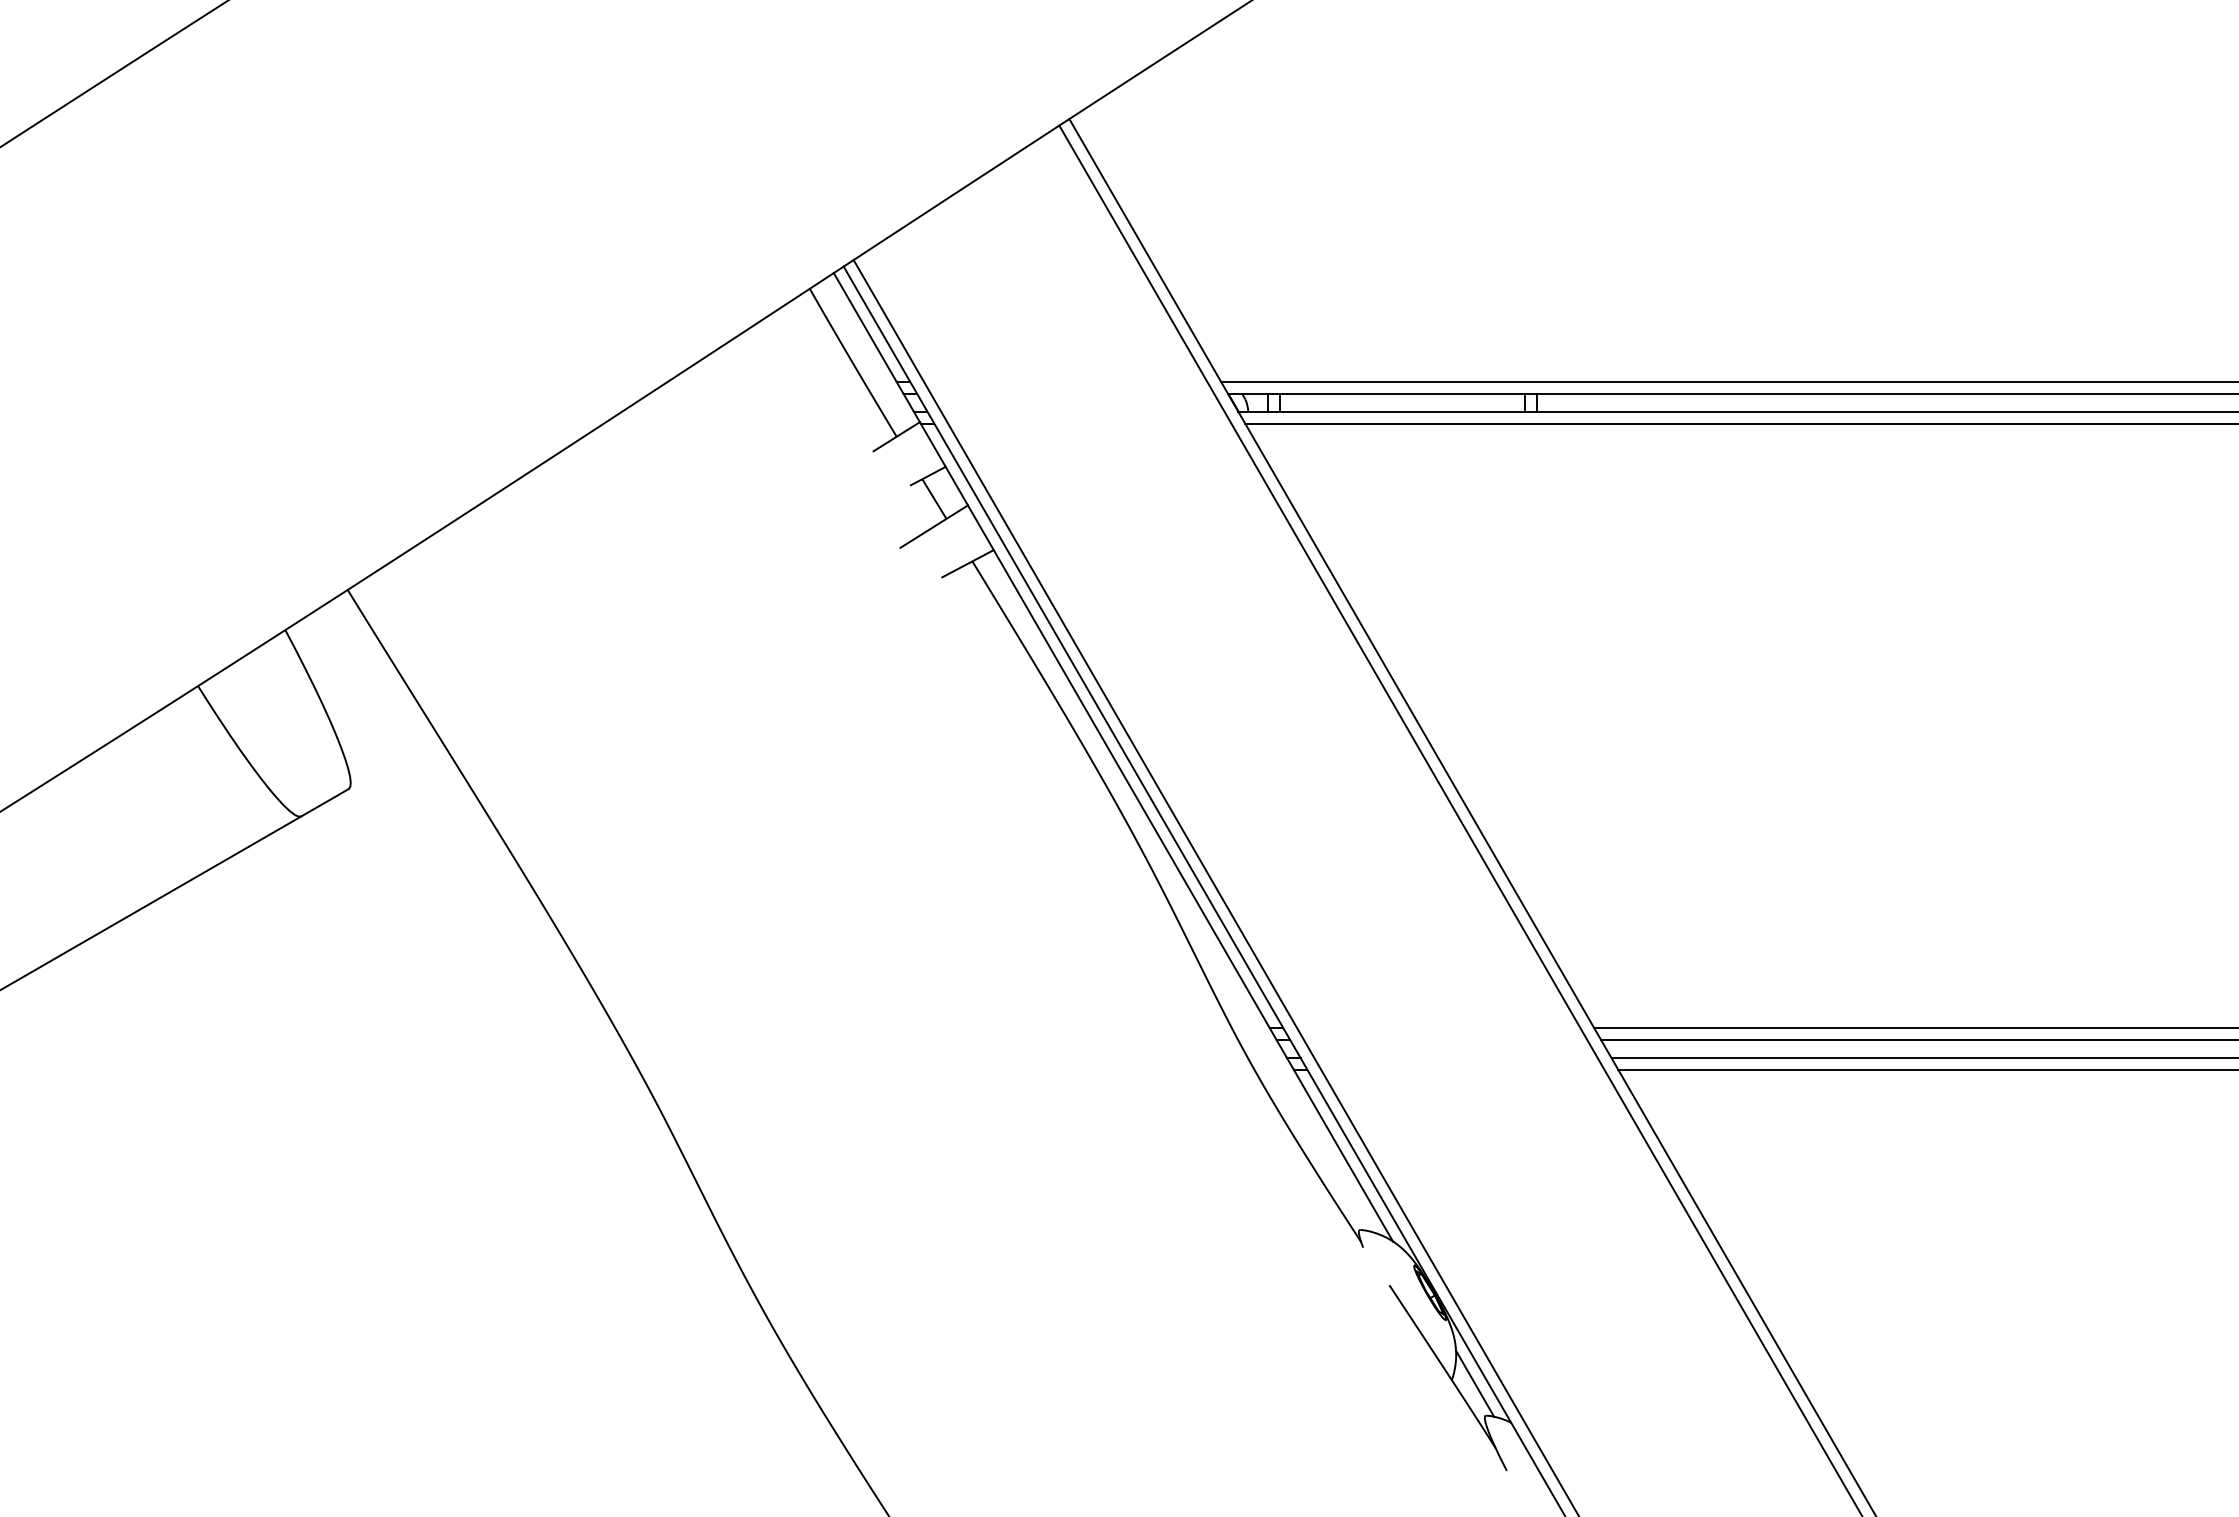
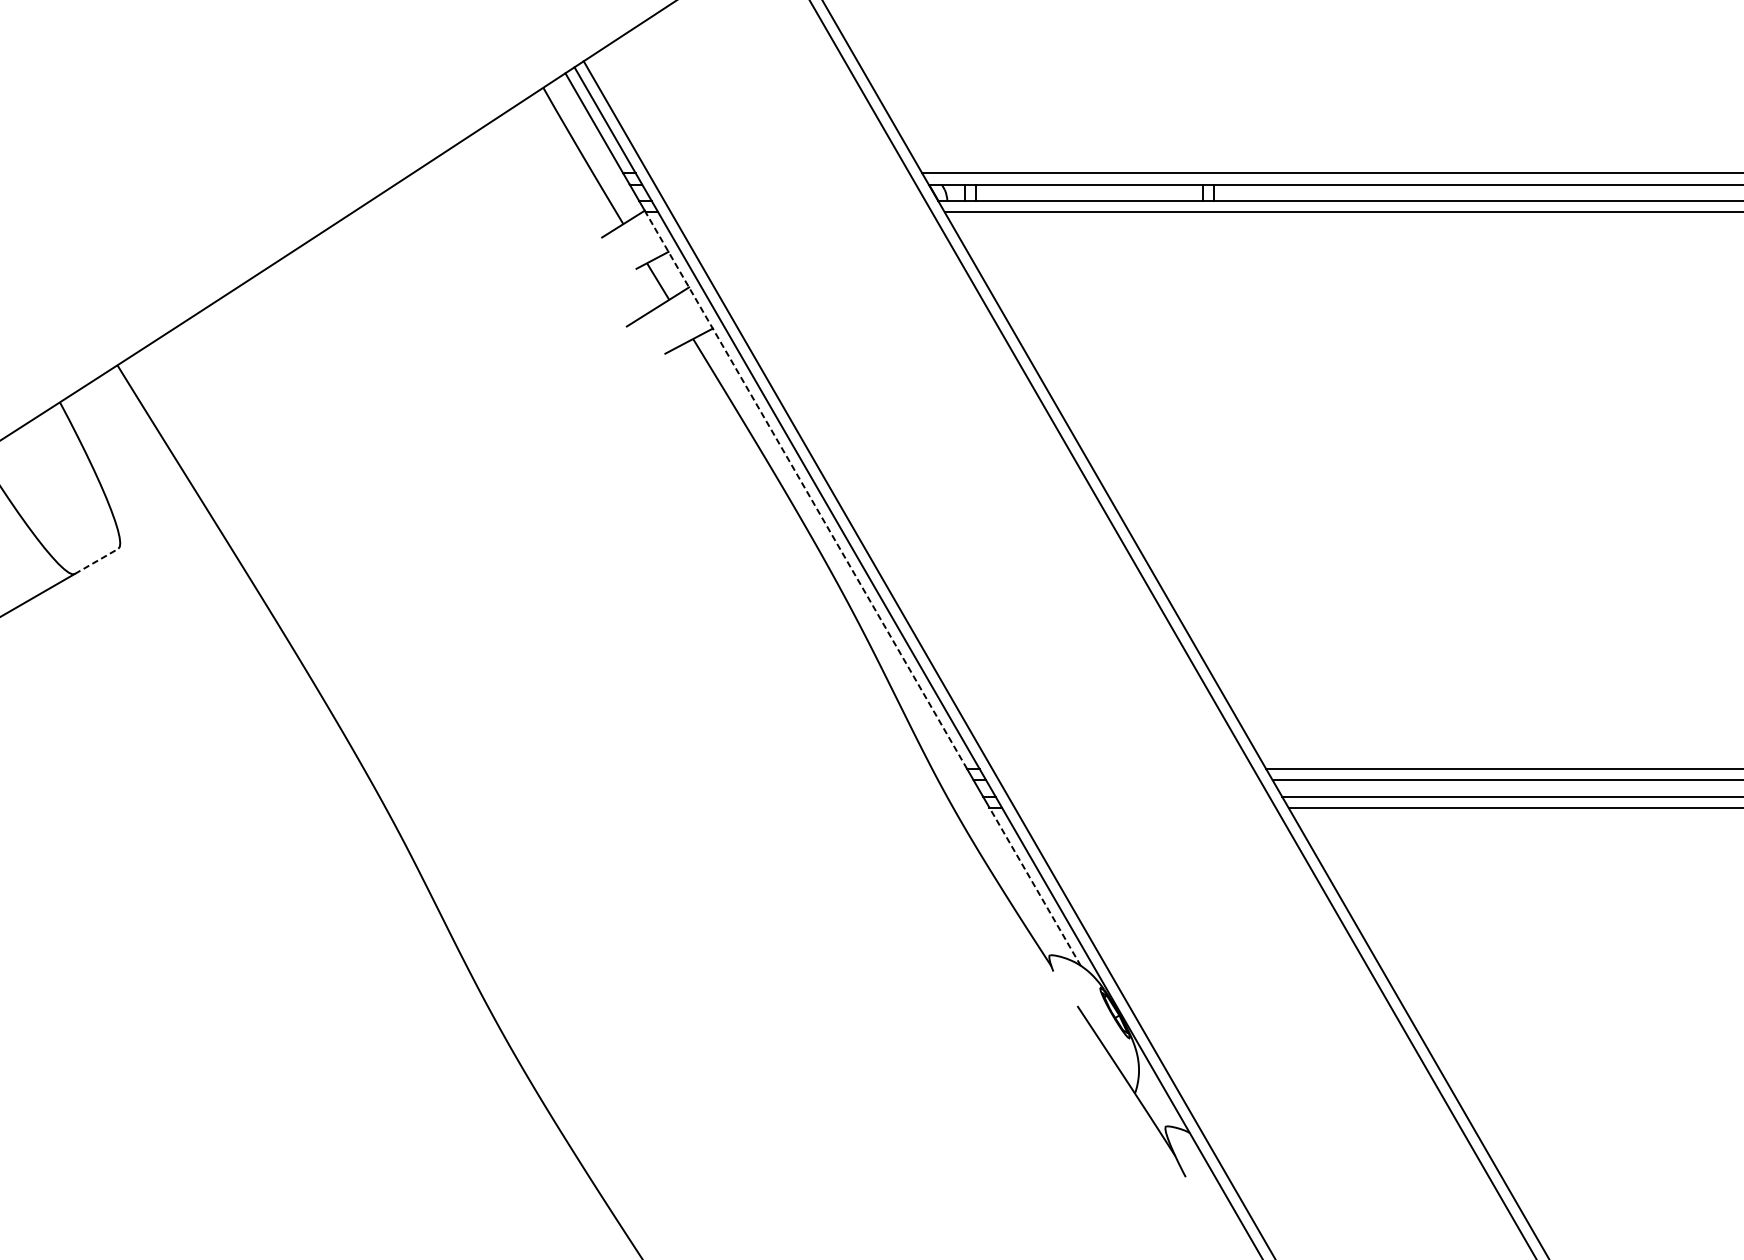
line: (1095, 725) -> (806, 490), solid -> dashed
line: (325, 802) -> (96, 561), solid -> dashed
line: (1343, 1155) -> (1035, 886), solid -> dashed
line: (1474, 1383) -> (1155, 1096), removed

